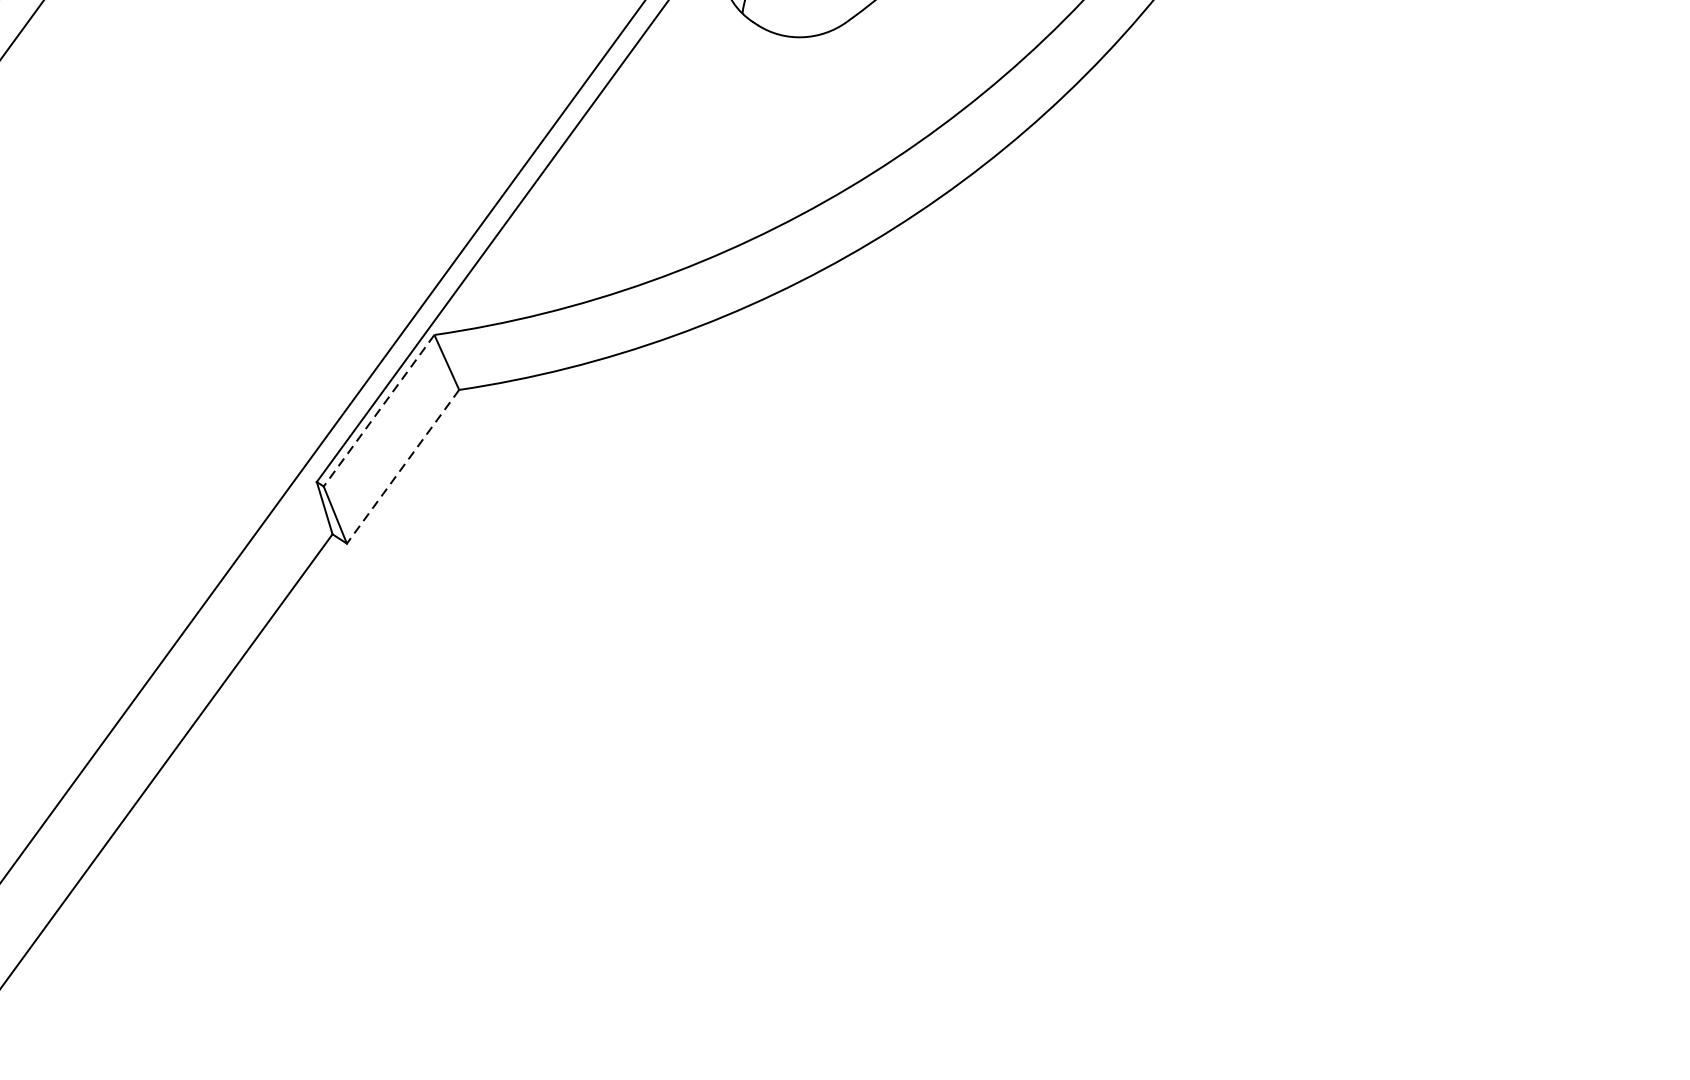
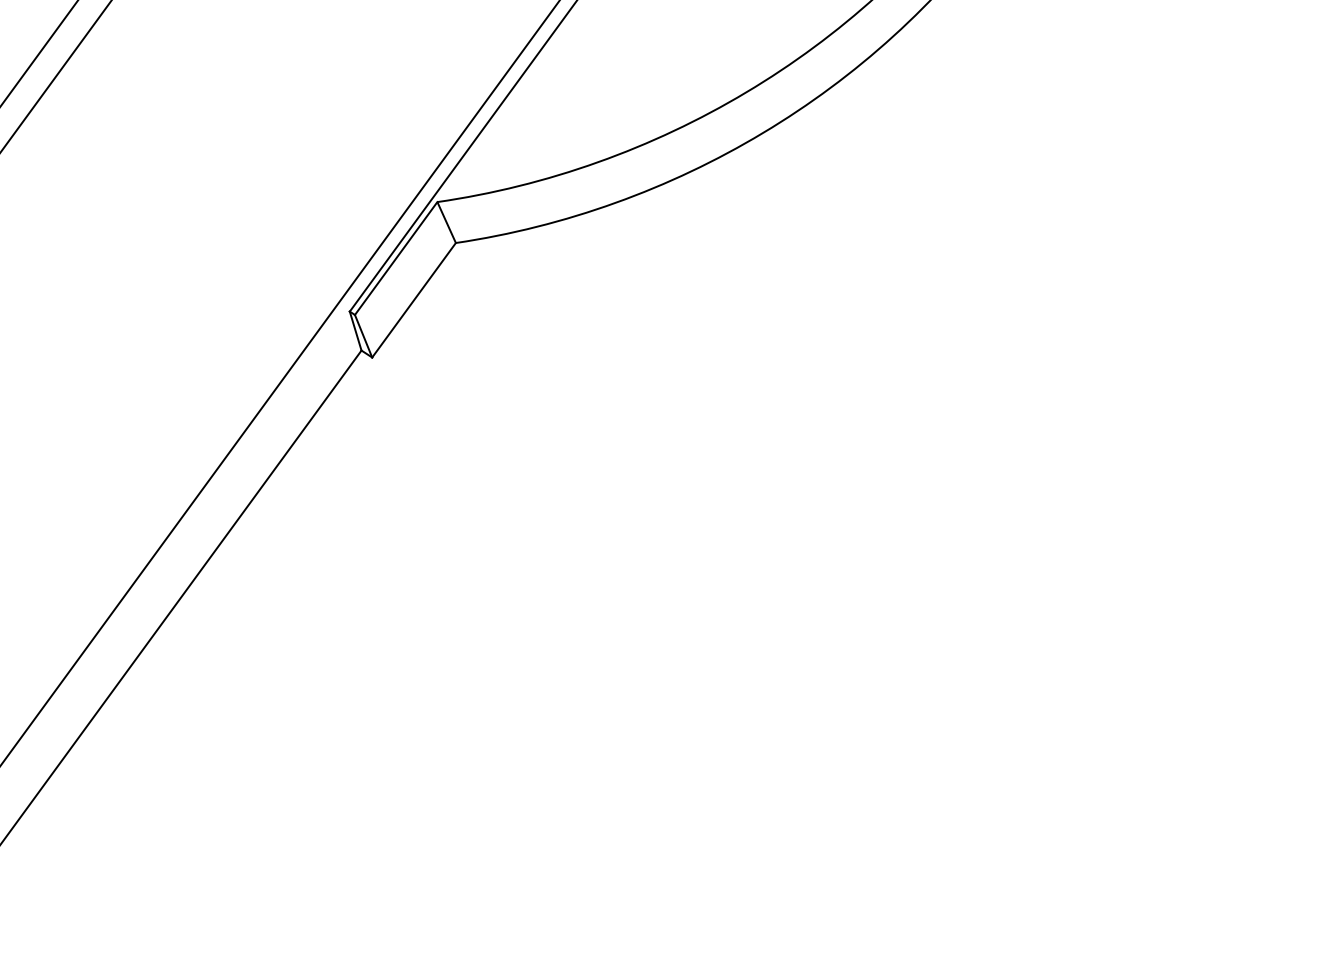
line: (379, 410) -> (396, 258), dashed -> solid
line: (403, 467) -> (414, 300), dashed -> solid

